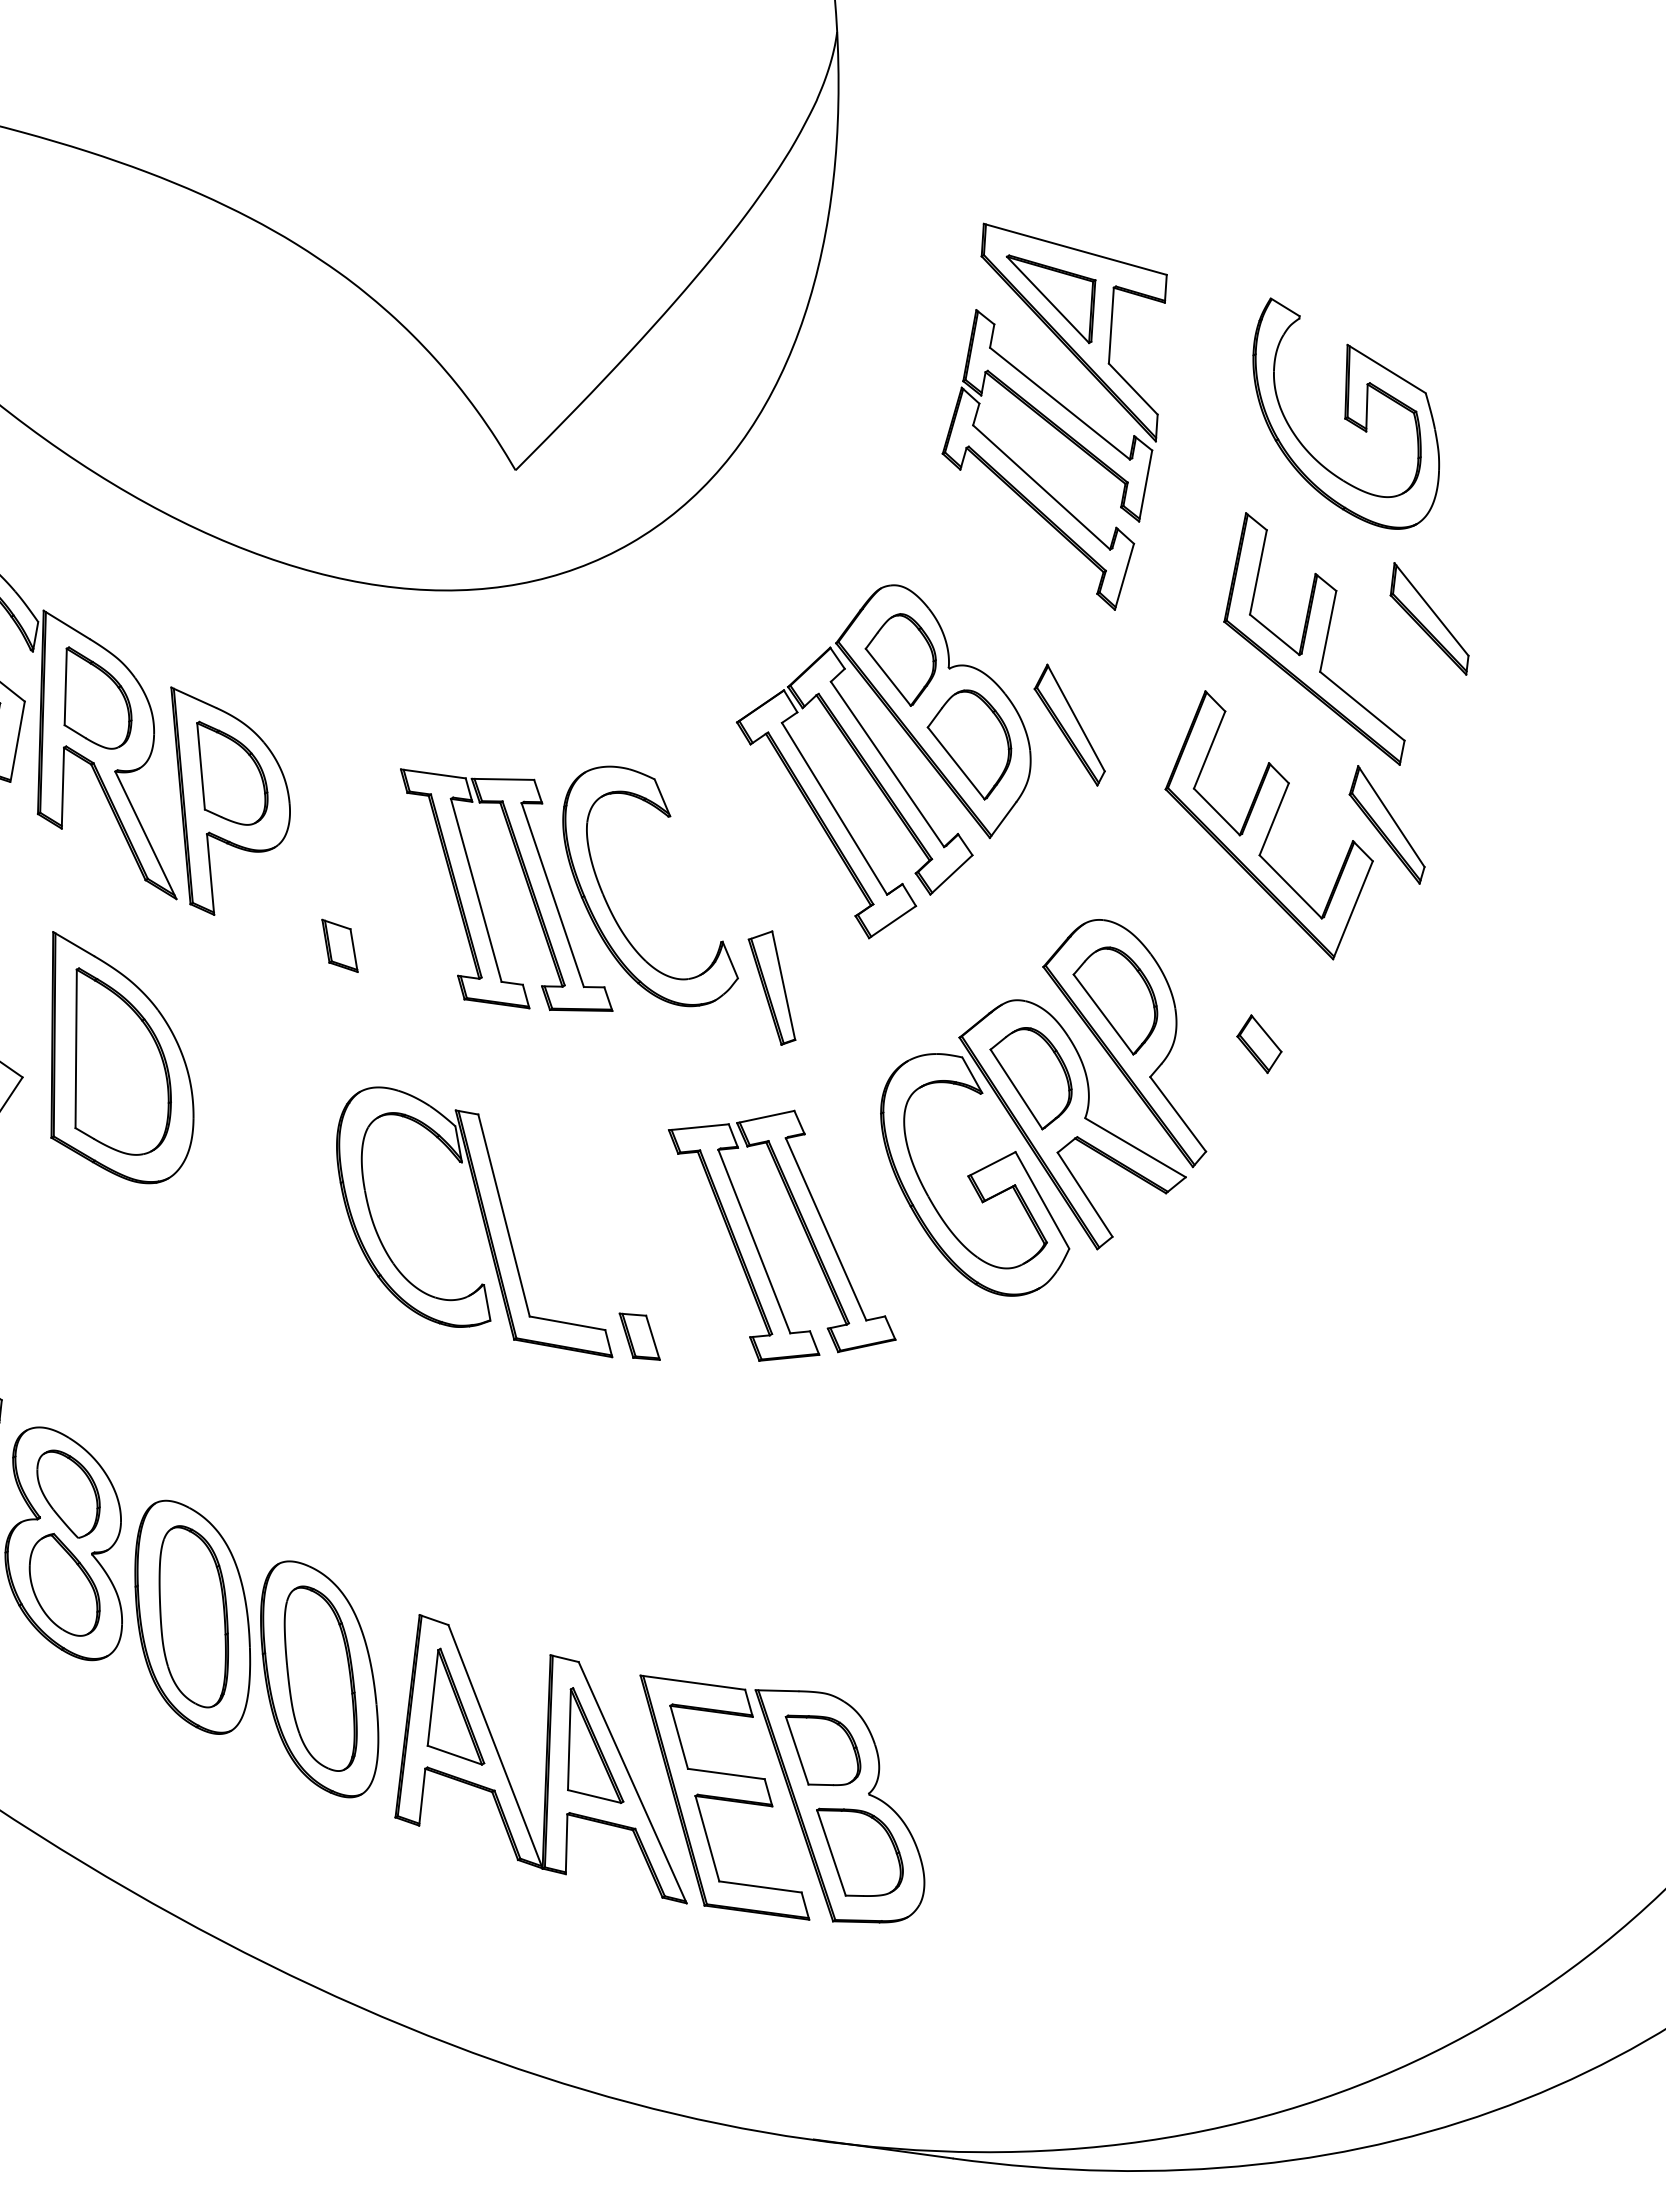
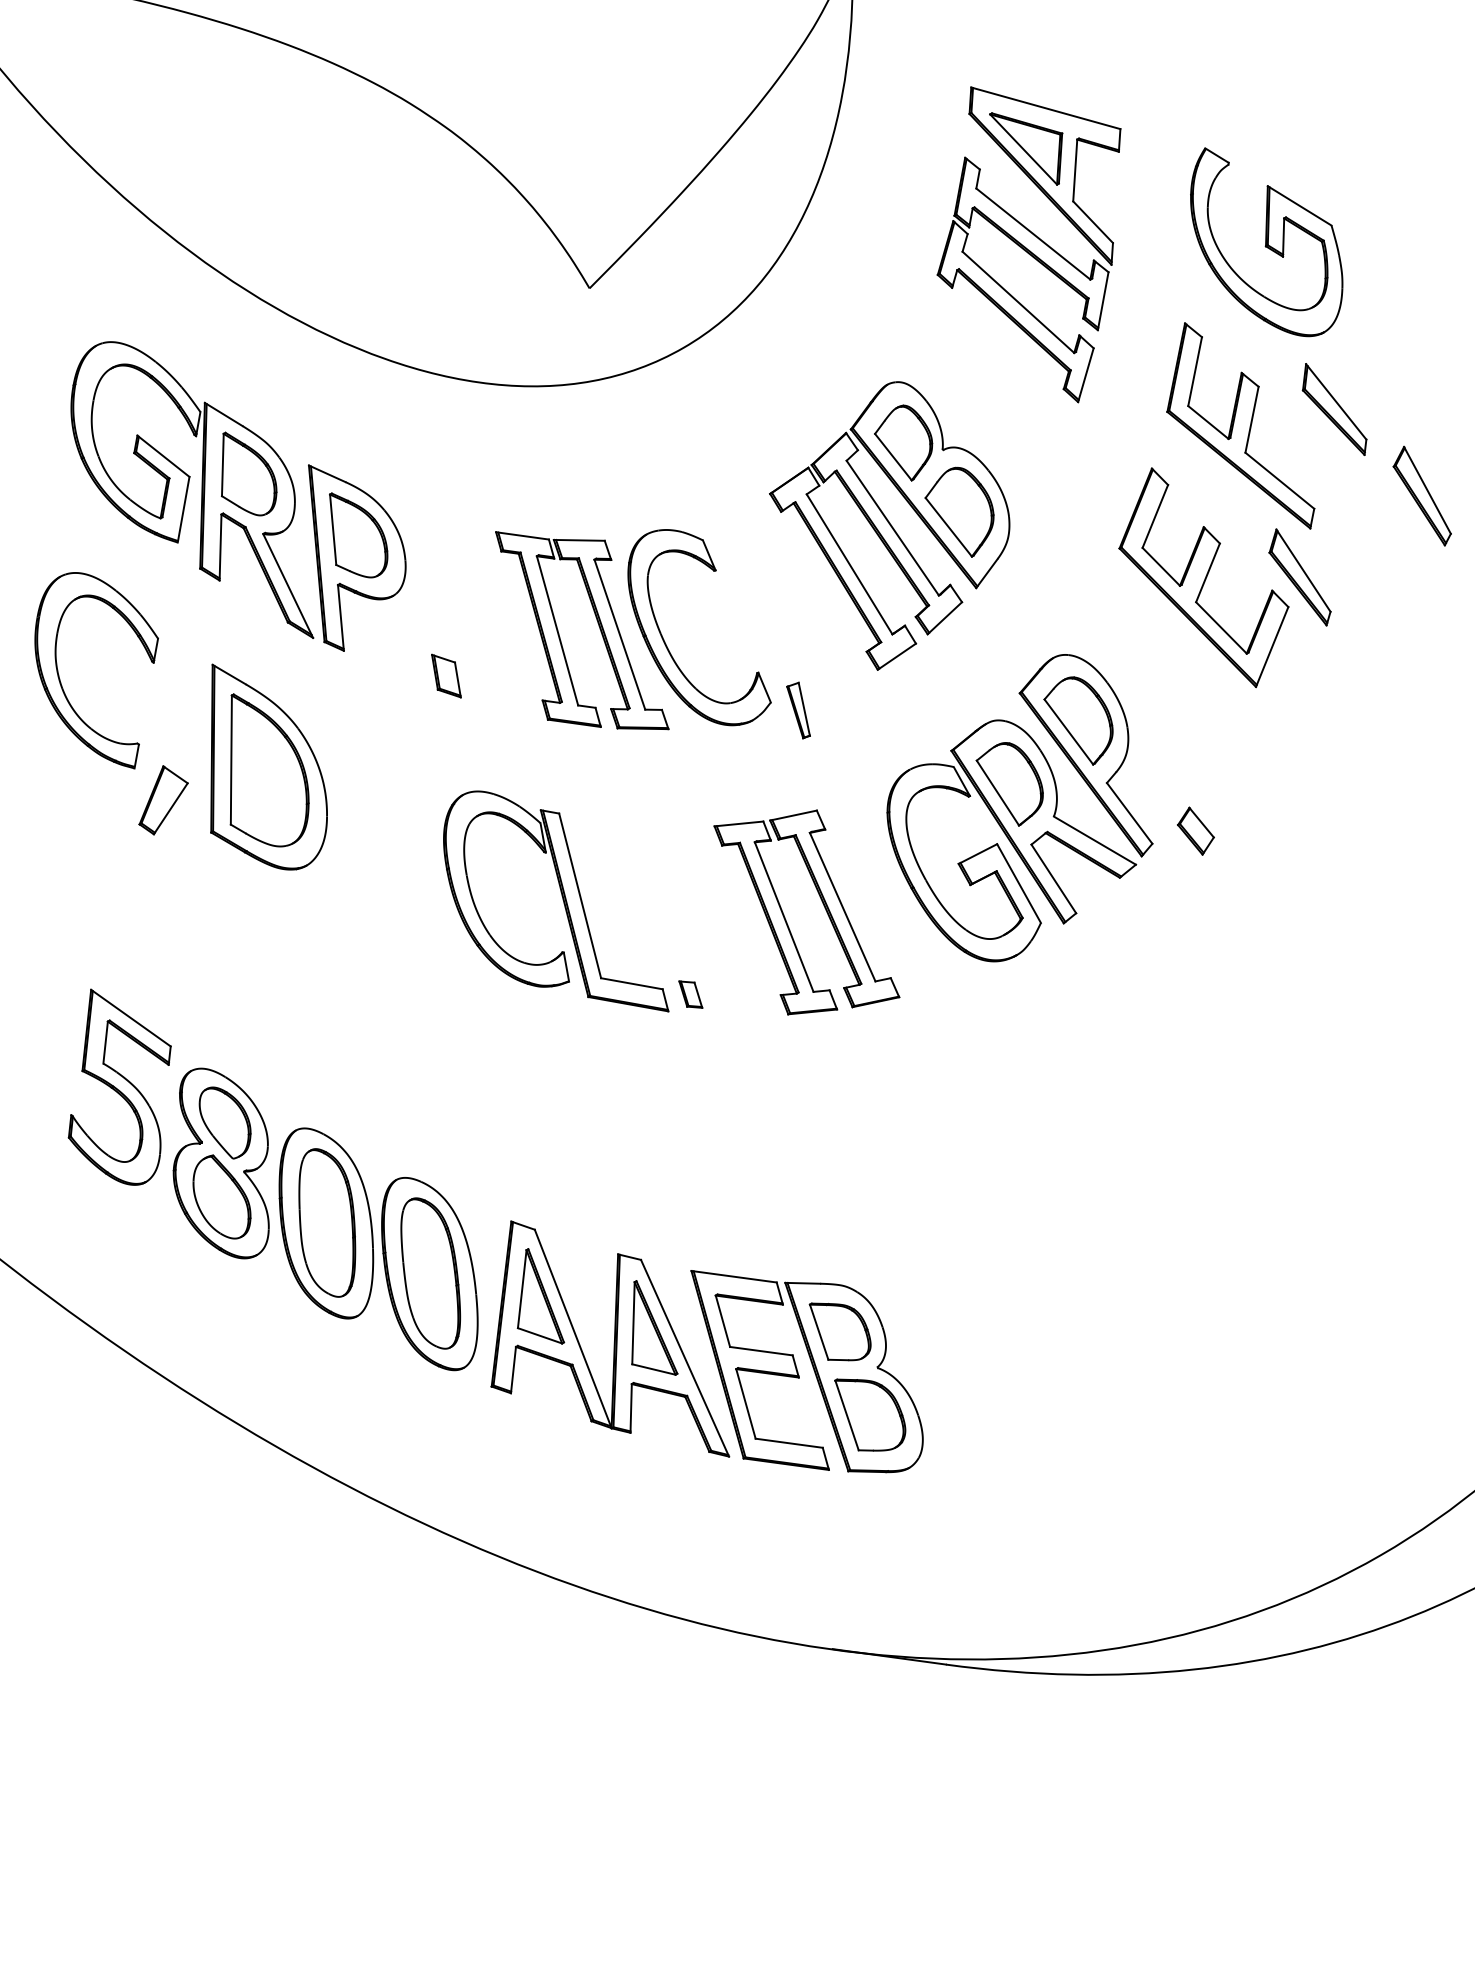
part: (1068, 724) -> (1421, 495), moved
part: (771, 988) -> (798, 710), size x0.6
part: (1258, 1043) -> (1195, 830), moved
part: (639, 1336) -> (690, 994), size x0.7

